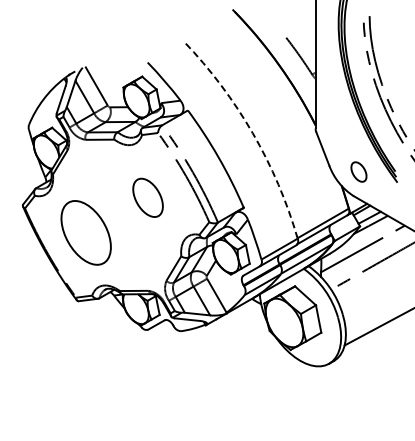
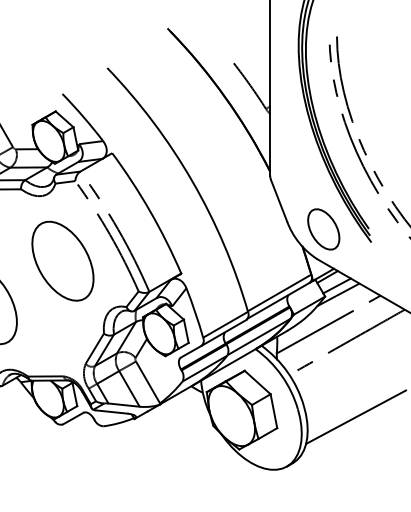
arc: (252, 133) -> (192, 181), dashed -> solid
part: (358, 171) -> (323, 228), size x1.67
part: (147, 197) -> (62, 260), size x1.67

